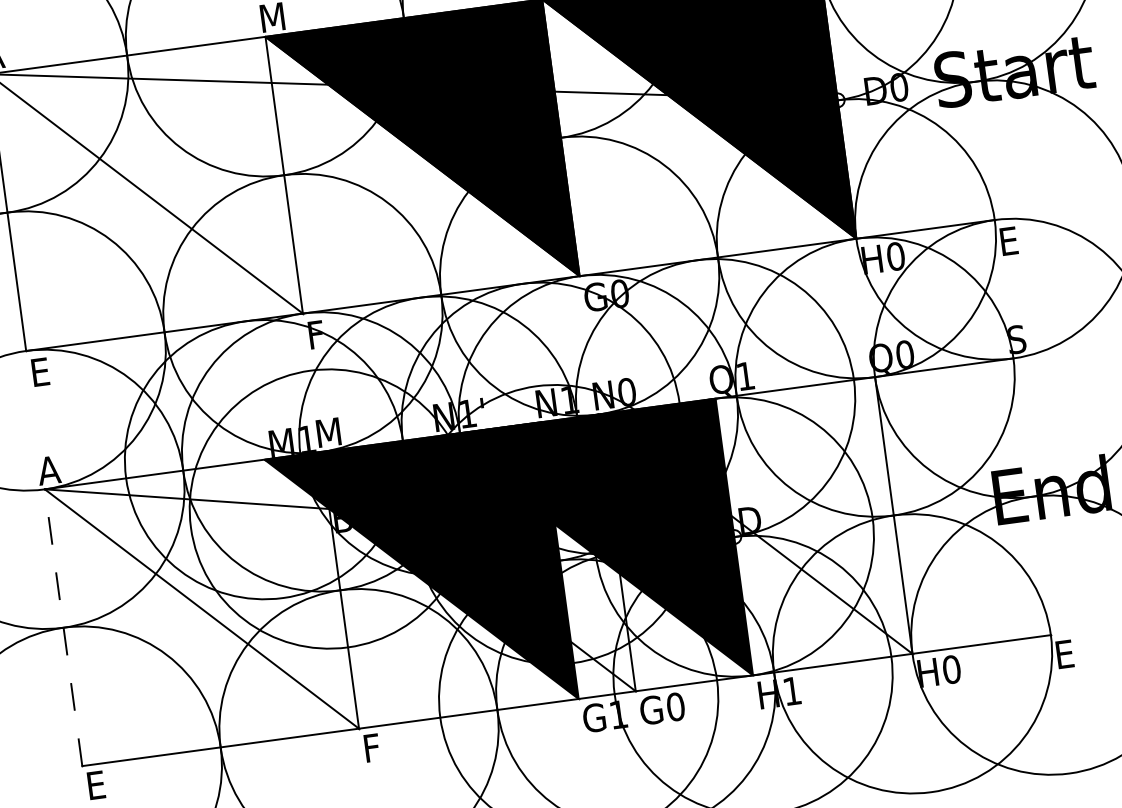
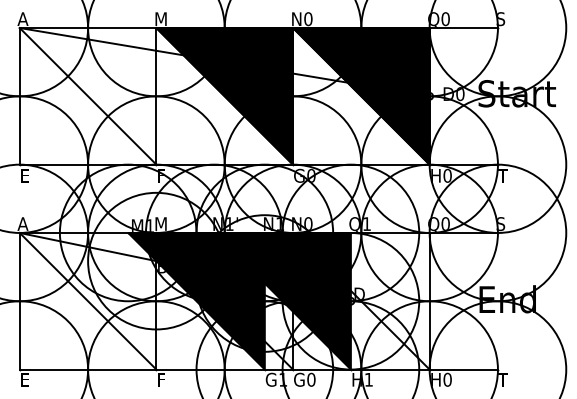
text: (1006, 240) -> (502, 175), E -> T
line: (62, 626) -> (19, 300), dashed -> solid
text: (1062, 653) -> (502, 379), E -> T

